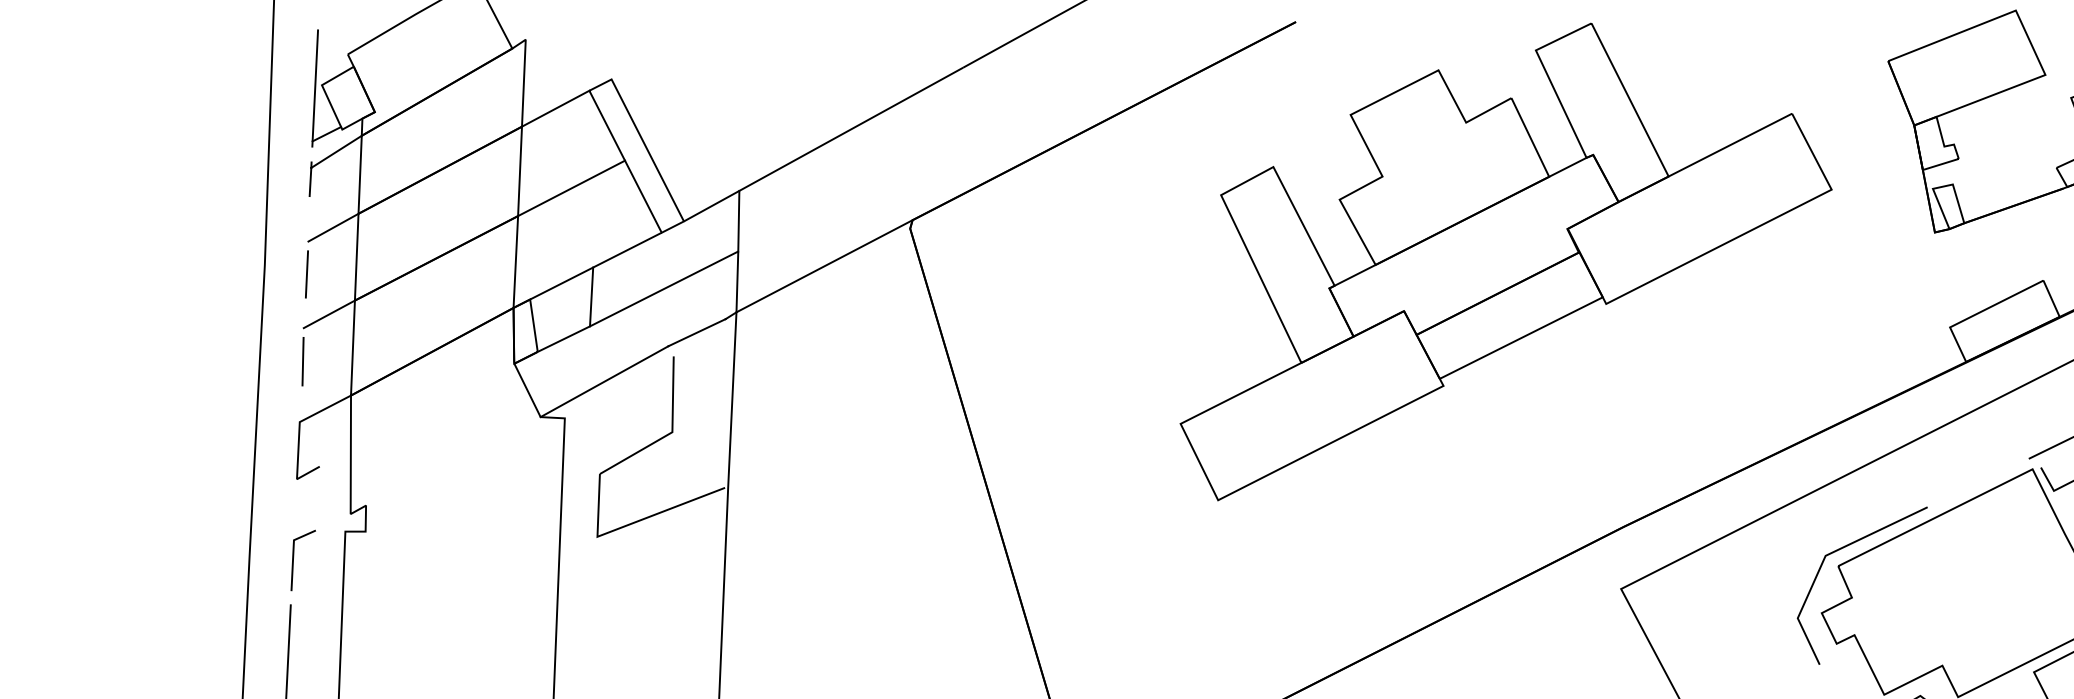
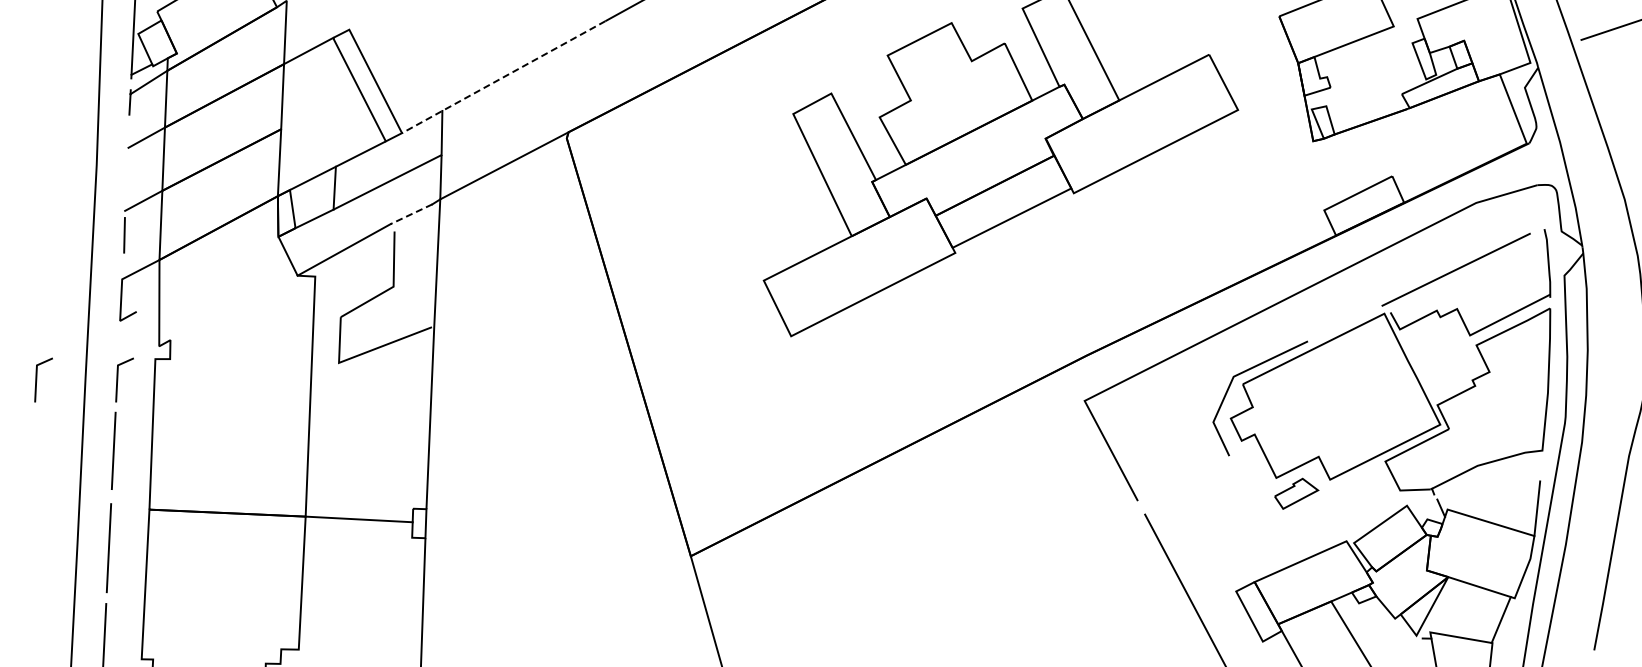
line: (821, 145) -> (502, 77), solid -> dashed
line: (572, 187) -> (320, 108), removed
line: (307, 274) -> (127, 171), removed
line: (696, 333) -> (411, 214), solid -> dashed
line: (183, 559) -> (37, 379), added

